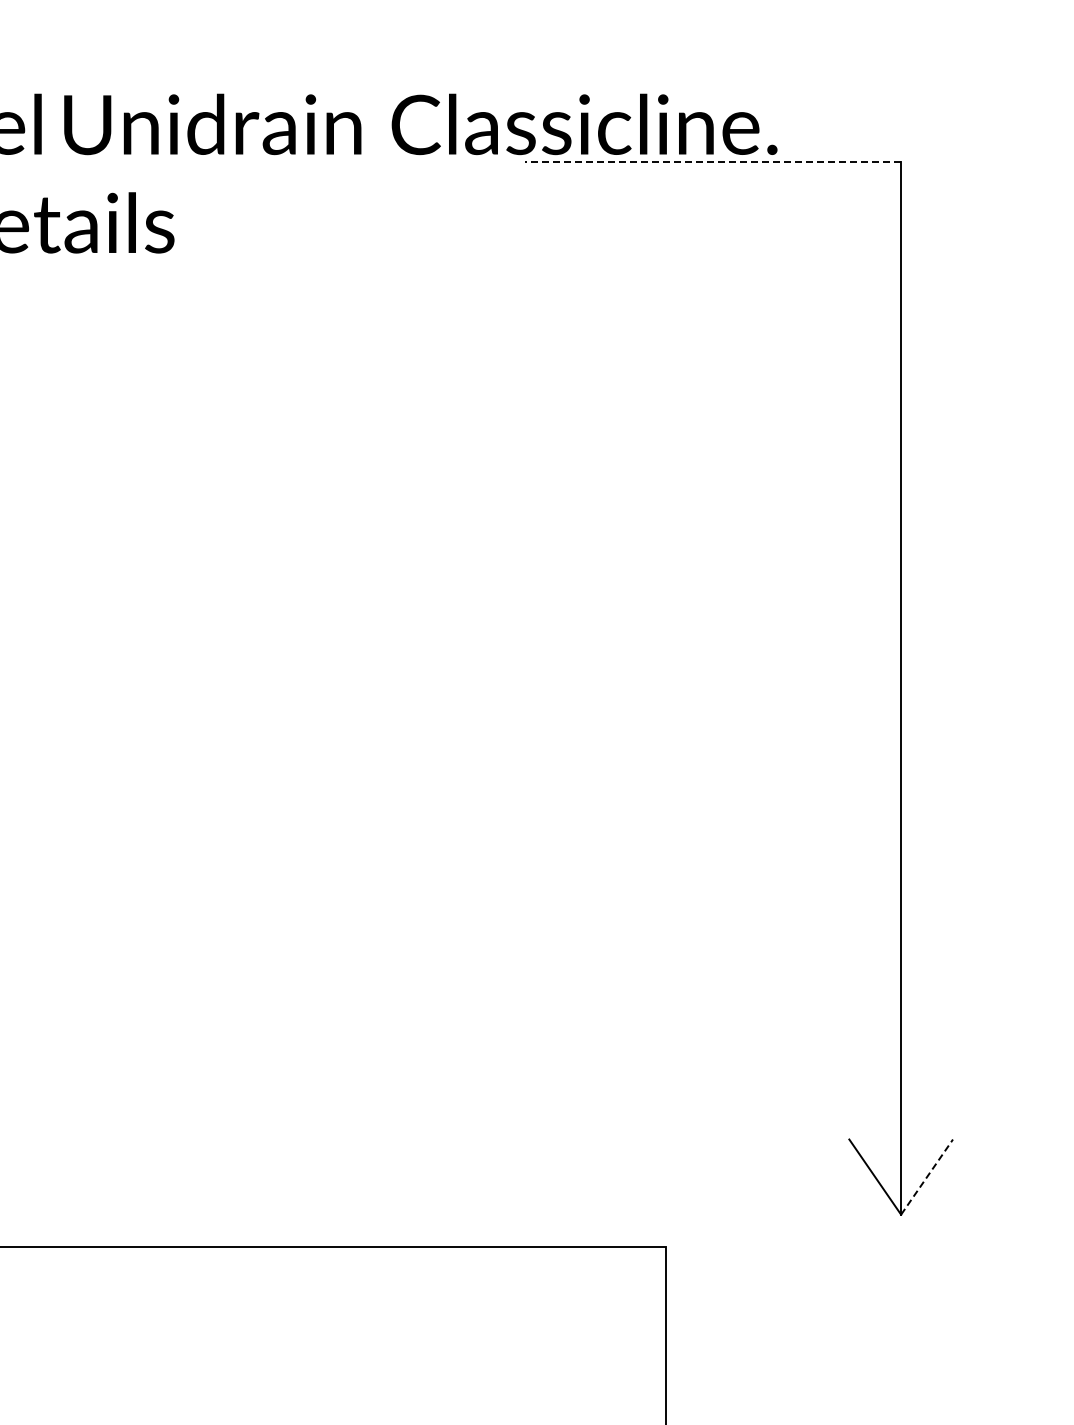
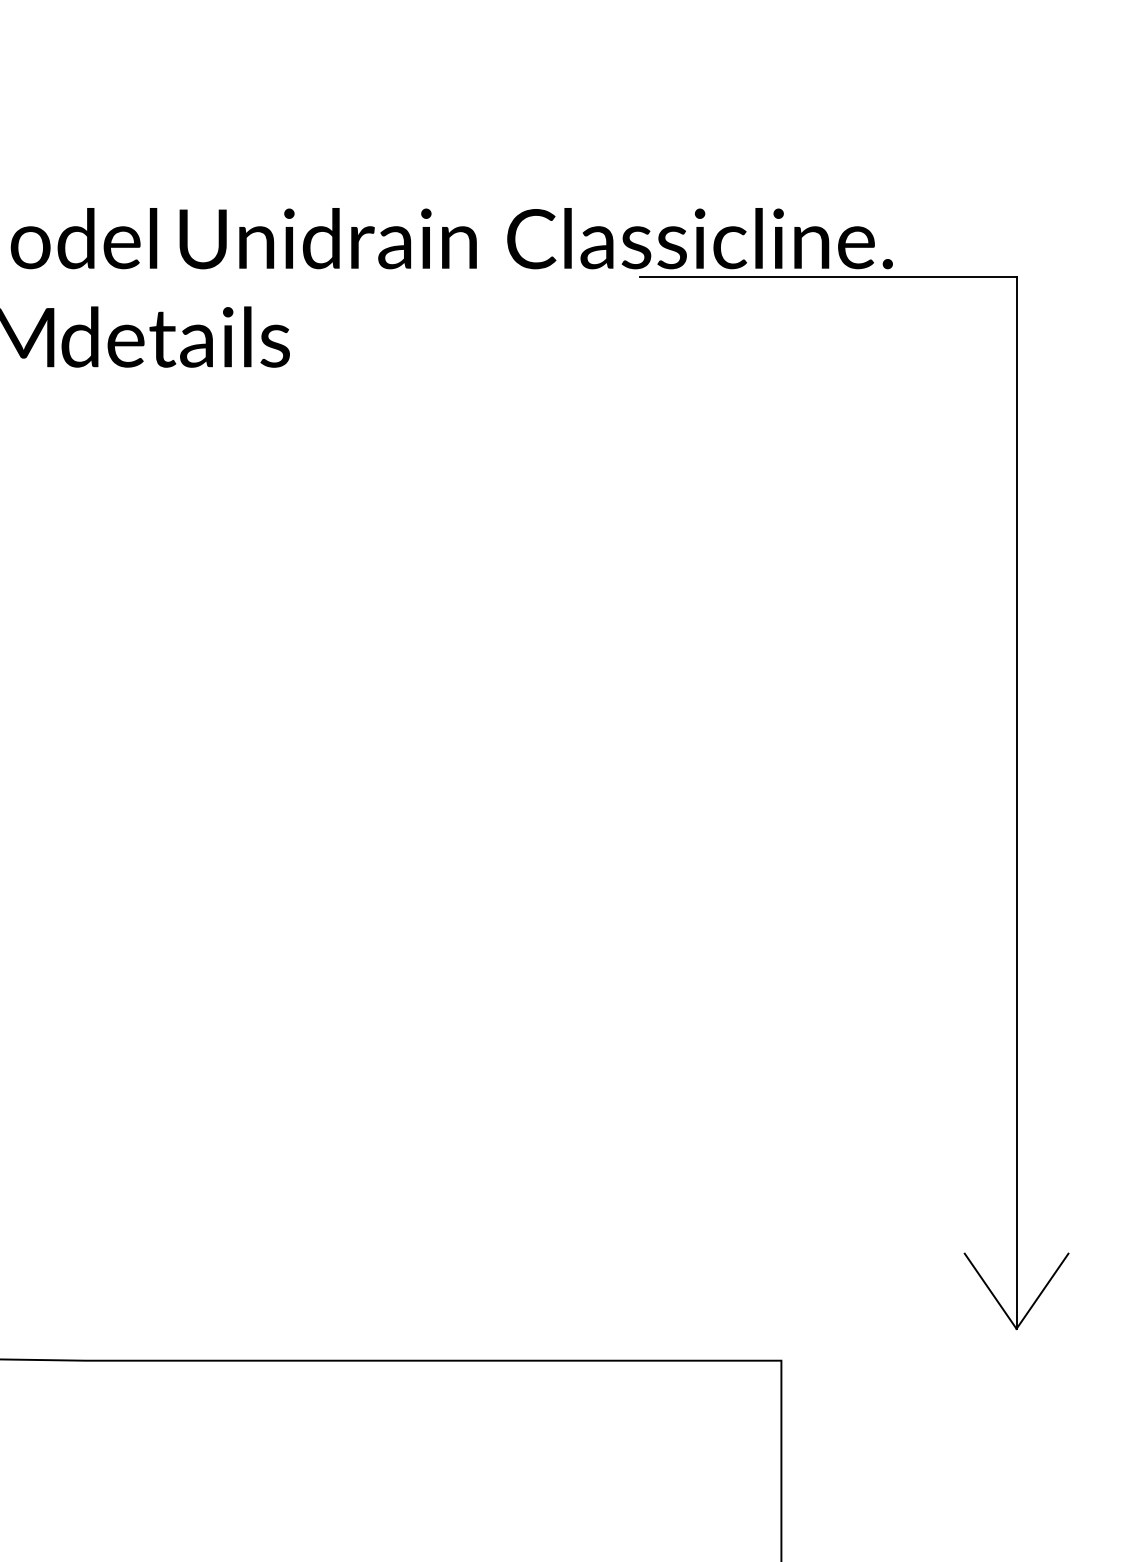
line: (712, 162) -> (827, 276), dashed -> solid
line: (927, 1177) -> (1042, 1291), dashed -> solid

